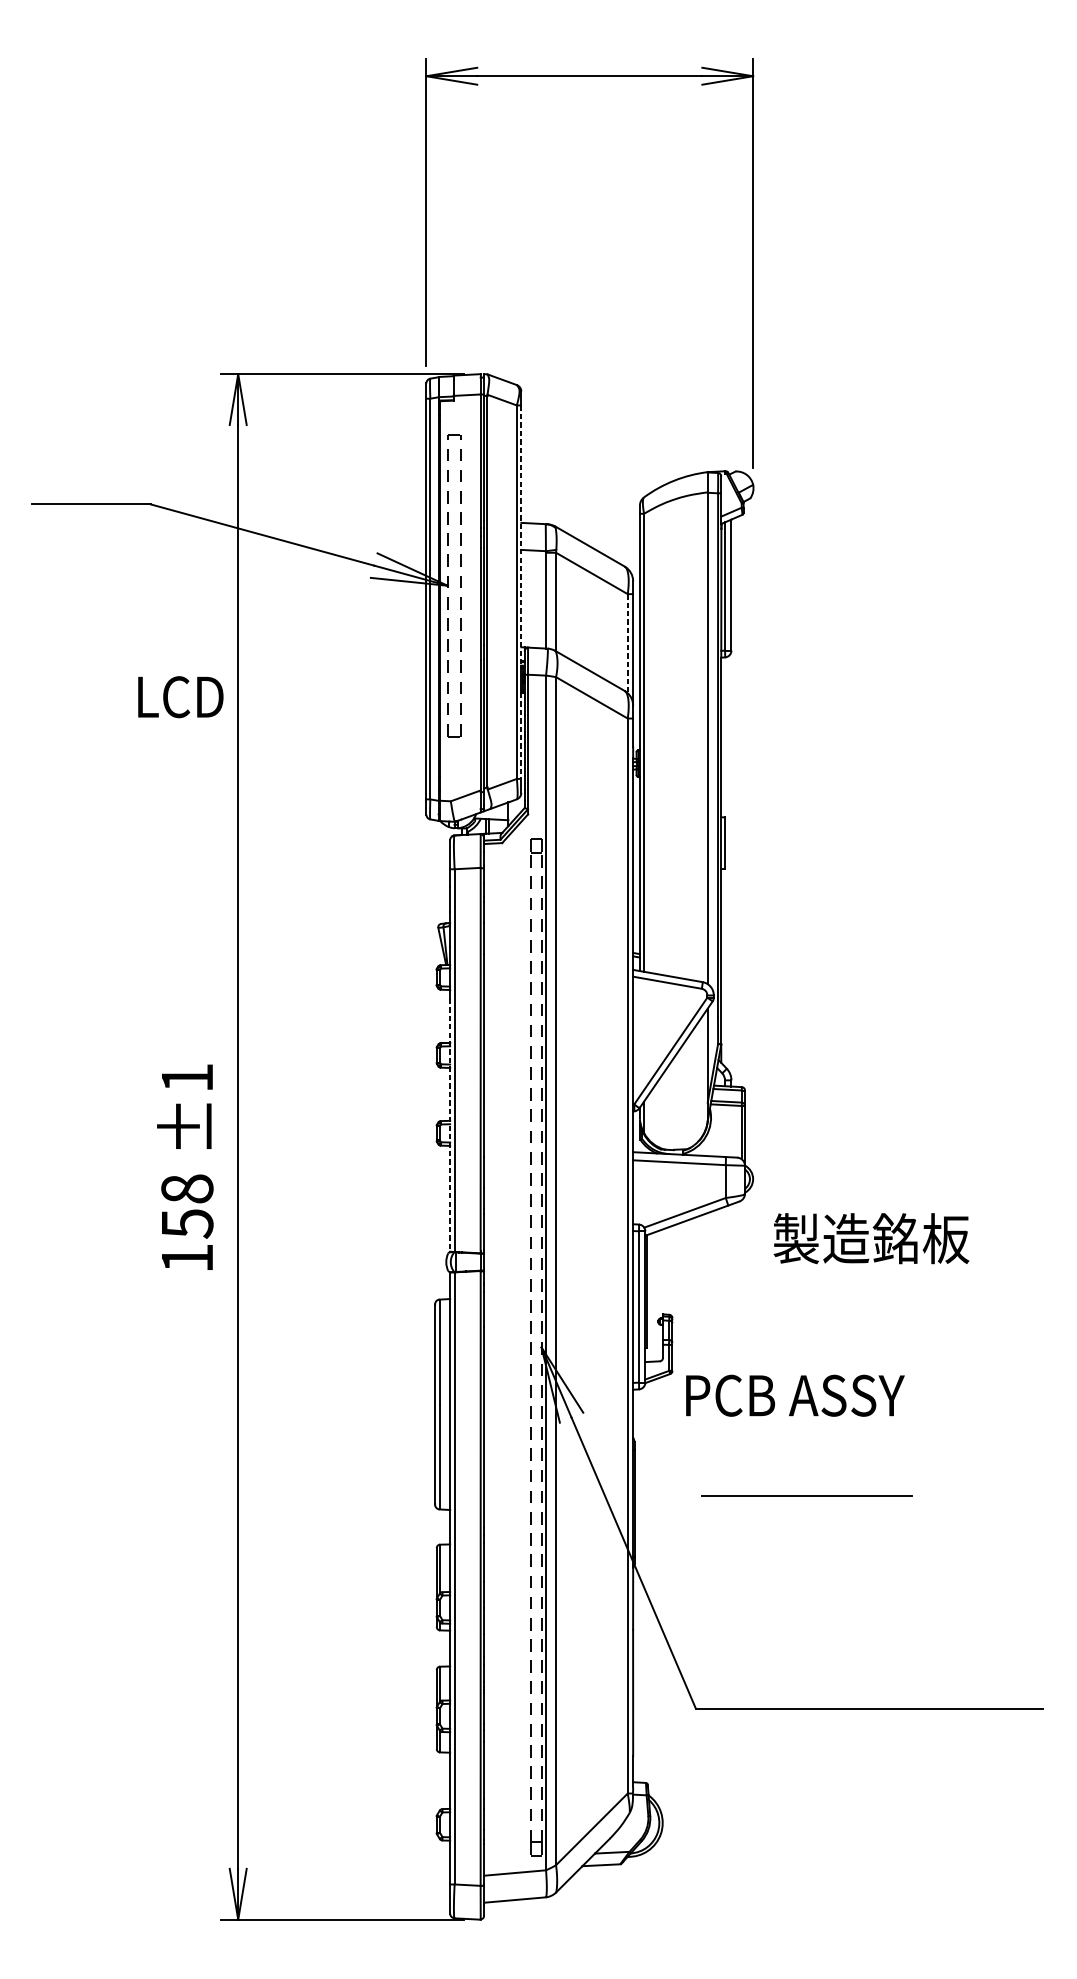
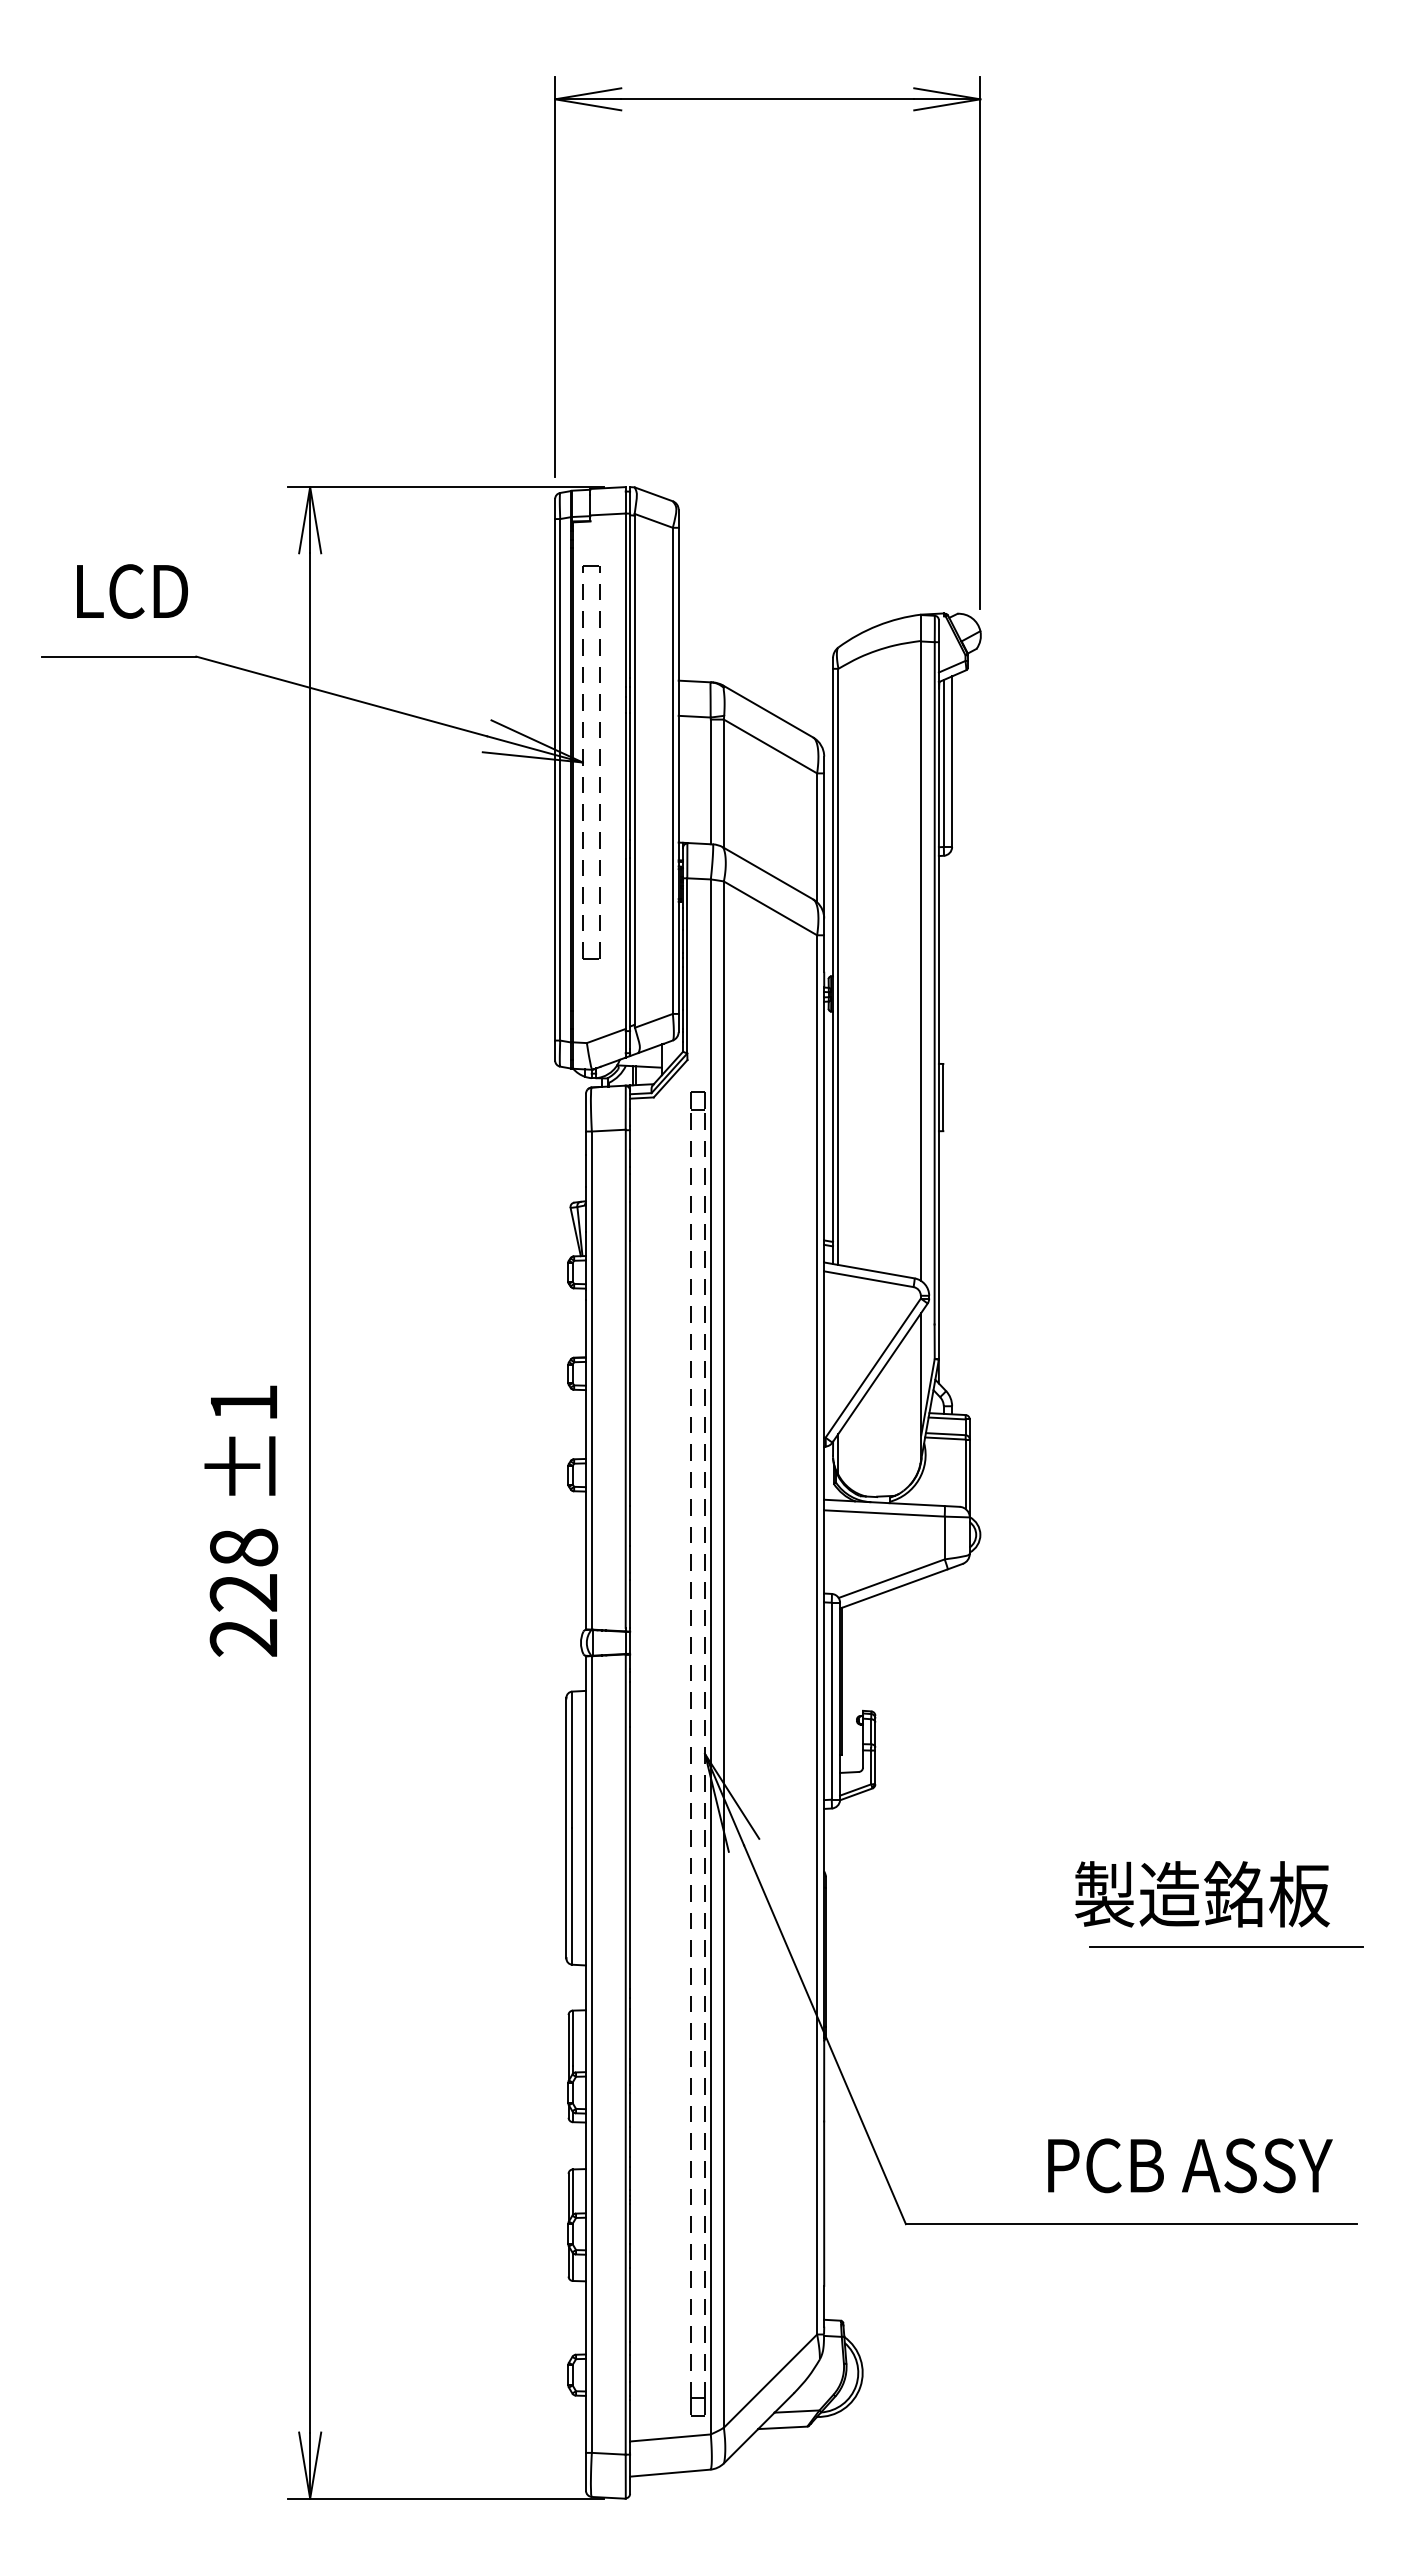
line: (521, 535) -> (678, 697), dashed -> solid
line: (628, 644) -> (817, 838), dashed -> solid
text: (180, 697) -> (132, 591), moved
line: (521, 736) -> (678, 958), dashed -> solid
line: (450, 1125) -> (586, 1464), dashed -> solid
text: (871, 1238) -> (1202, 1894), moved
text: (187, 1241) -> (243, 1615), 158 -> 228
text: (795, 1395) -> (1190, 2165), moved
line: (807, 1495) -> (1226, 1946), moved

